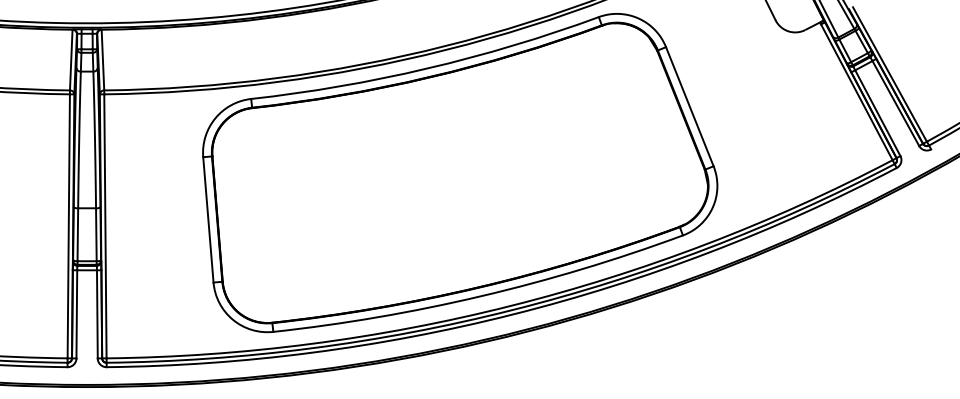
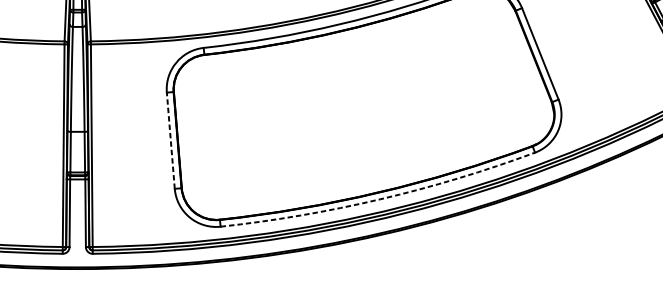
line: (208, 219) -> (170, 140), solid -> dashed
arc: (481, 296) -> (380, 199), solid -> dashed

